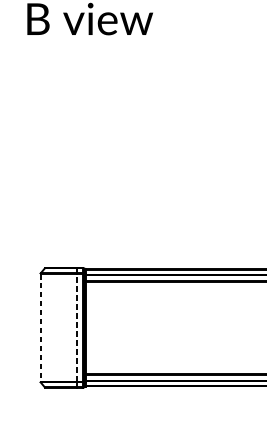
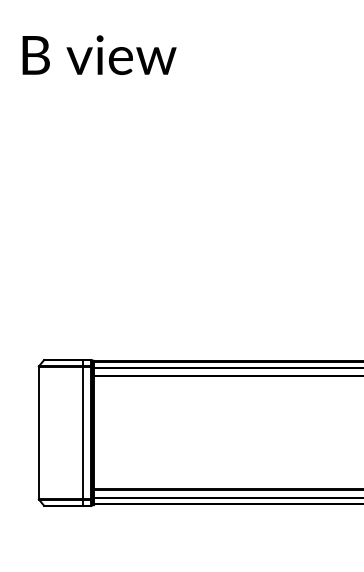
line: (77, 327) -> (83, 432), dashed -> solid
line: (40, 328) -> (38, 433), dashed -> solid

